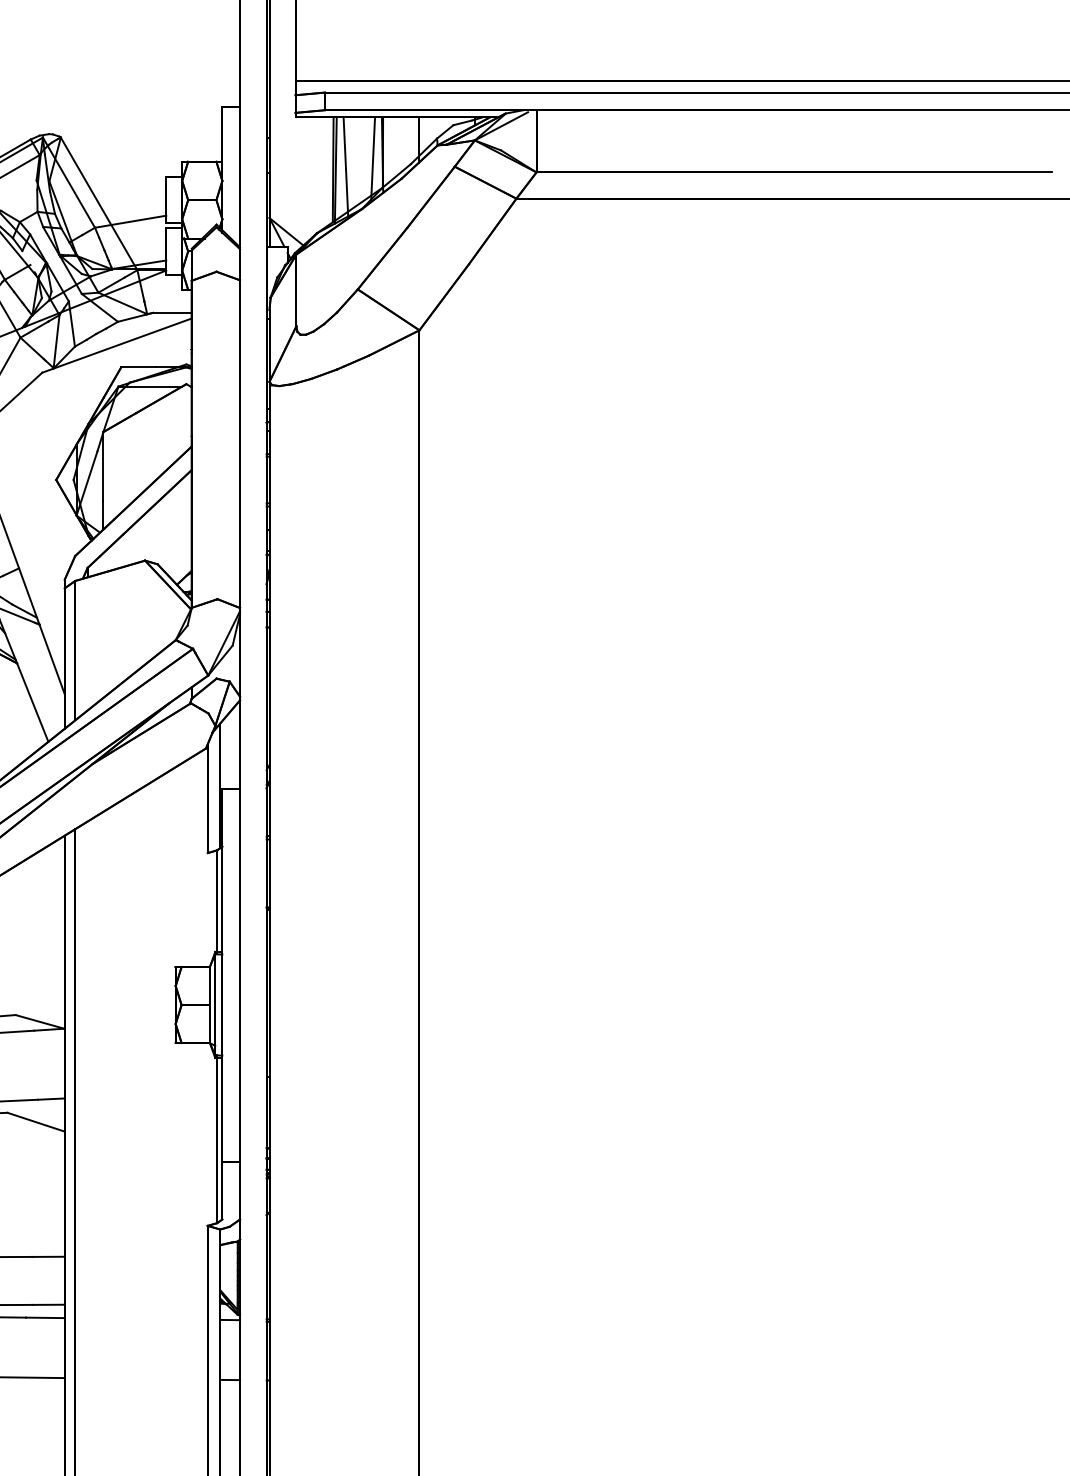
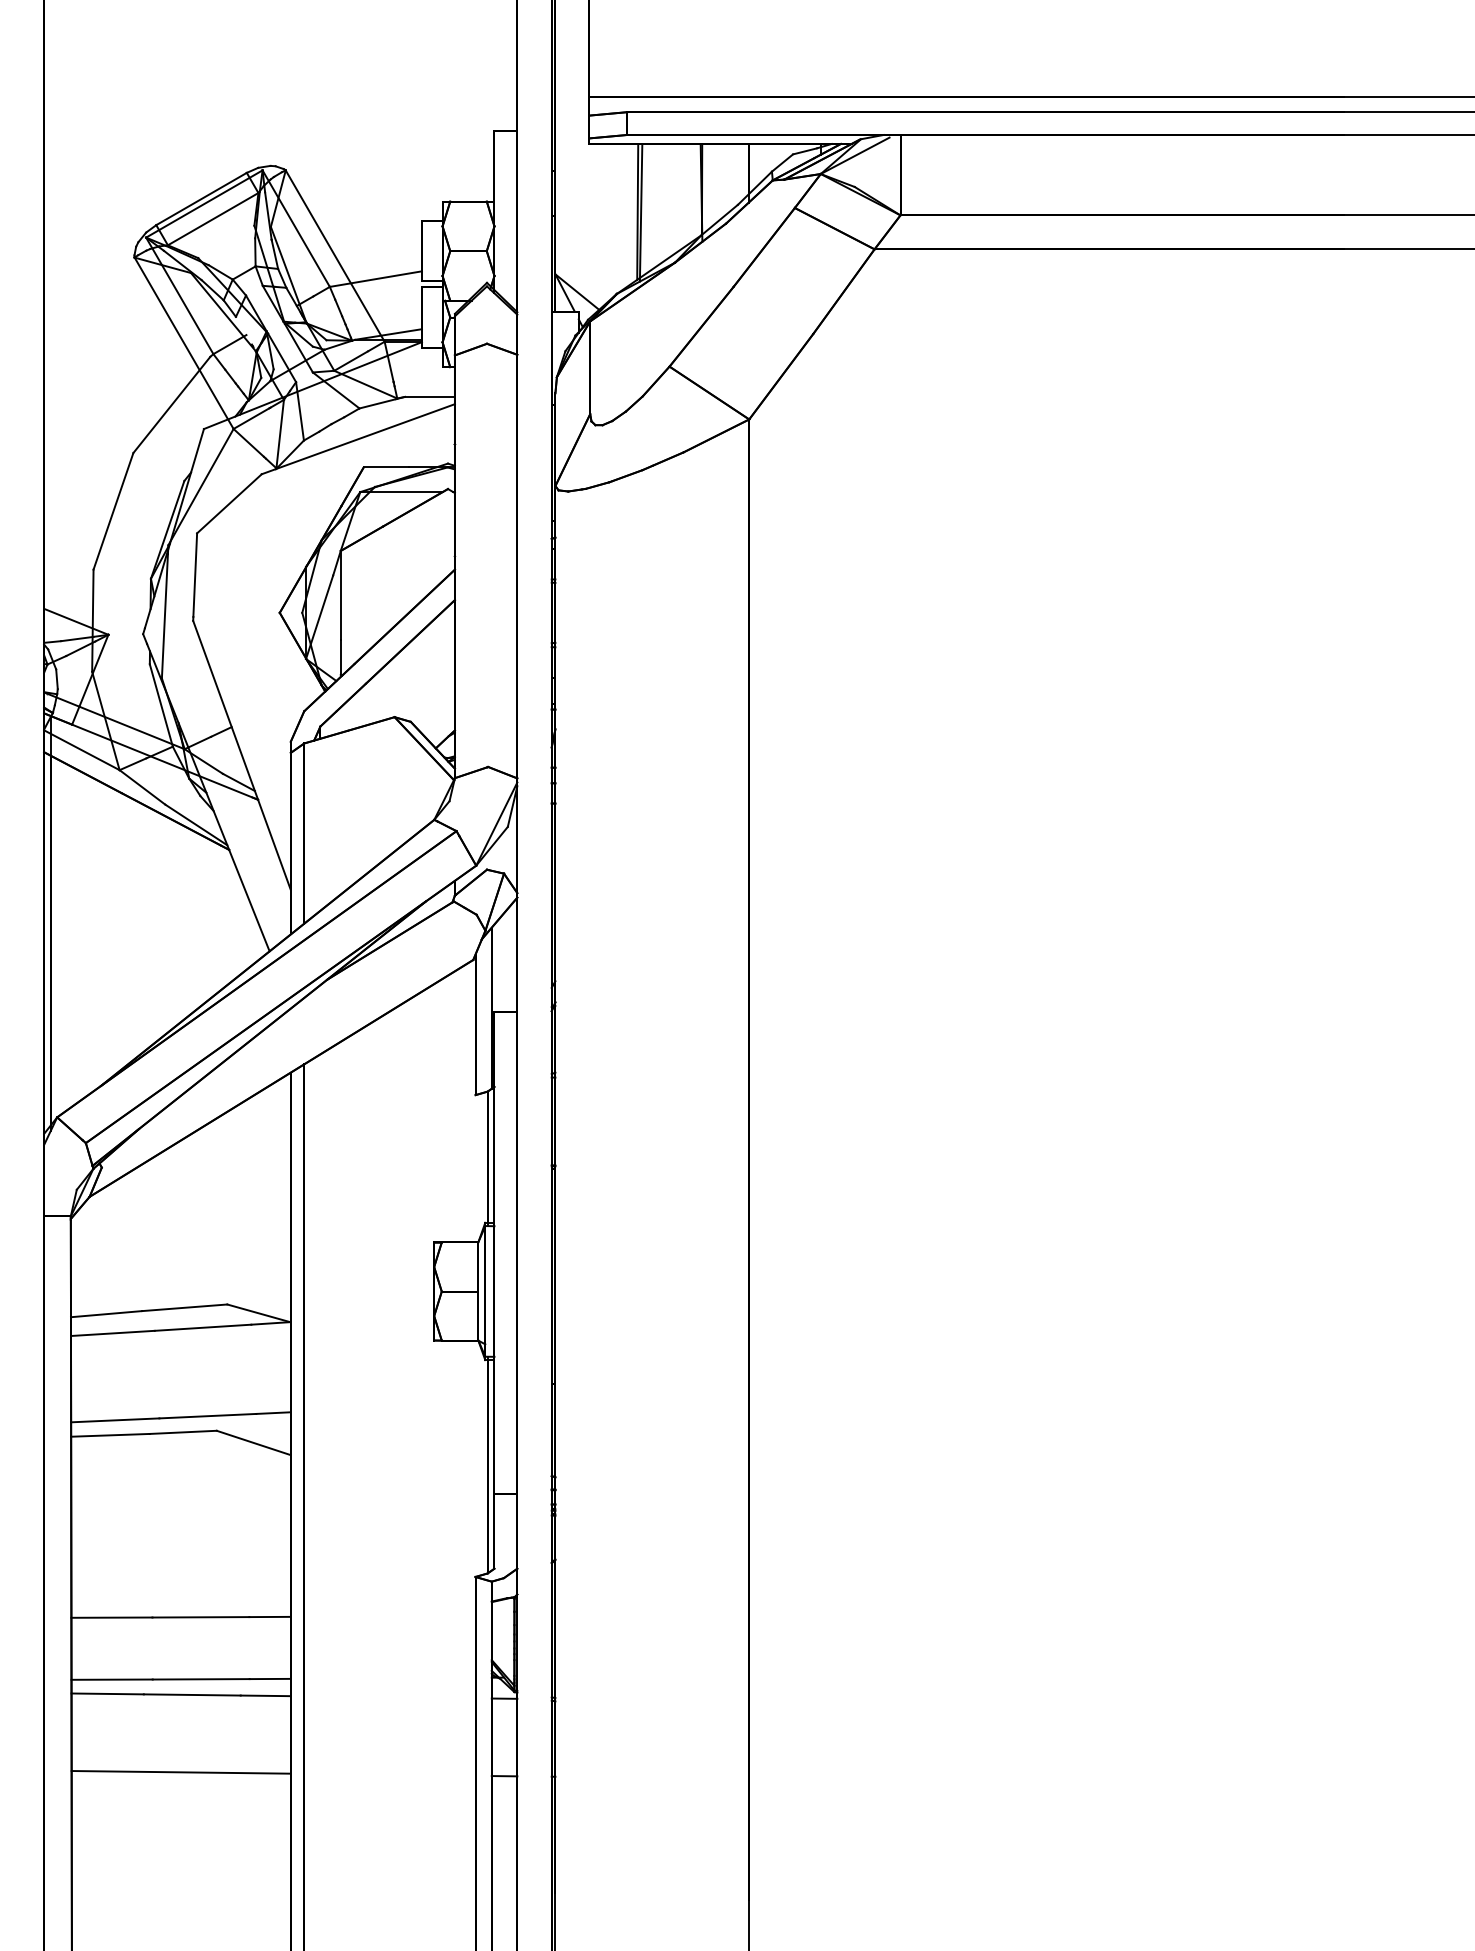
line: (372, 159) -> (688, 198), removed
line: (346, 166) -> (654, 207), removed

